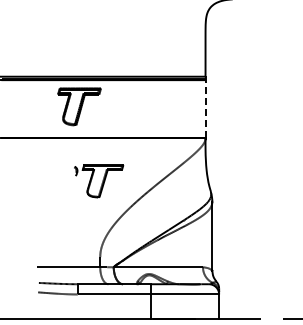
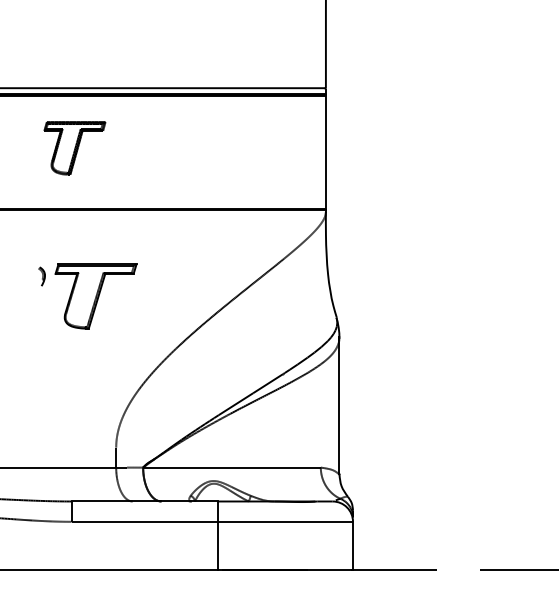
part: (79, 106) -> (74, 147), size x0.71
line: (205, 109) -> (325, 153), dashed -> solid
part: (99, 181) -> (88, 296), moved

